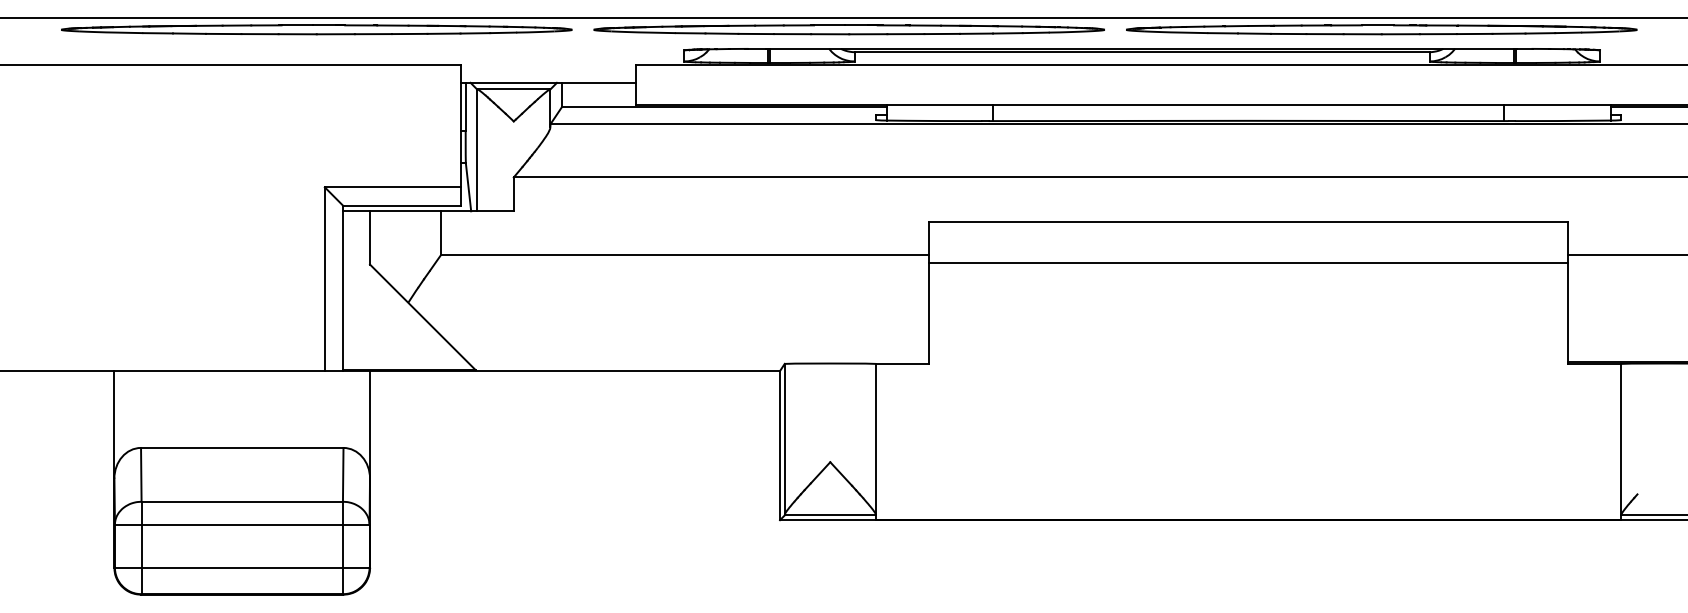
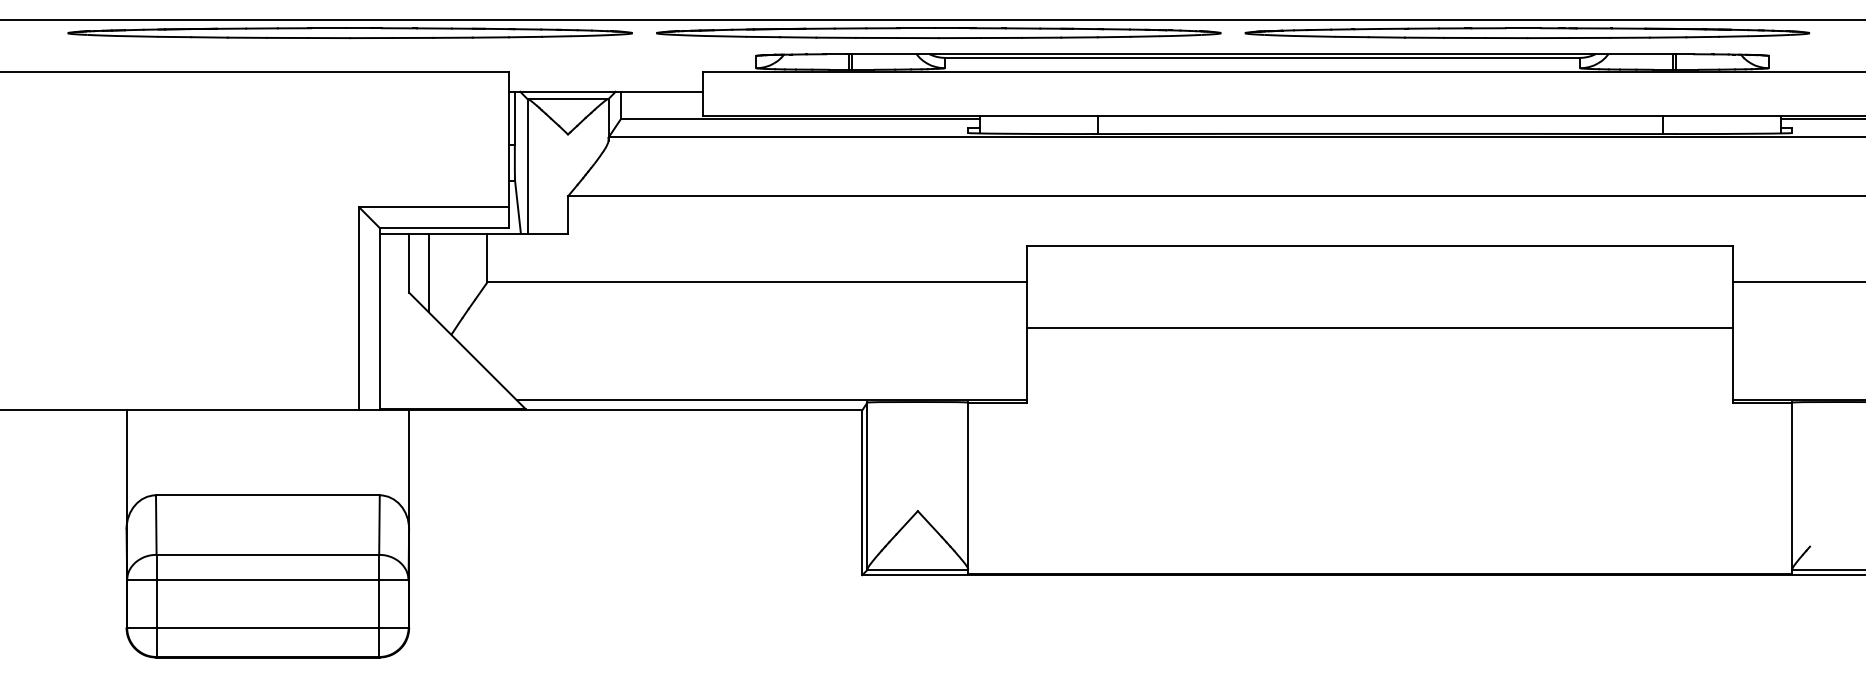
line: (387, 246) -> (428, 272), added
line: (1248, 262) -> (1380, 327), moved
line: (697, 362) -> (771, 400), added

